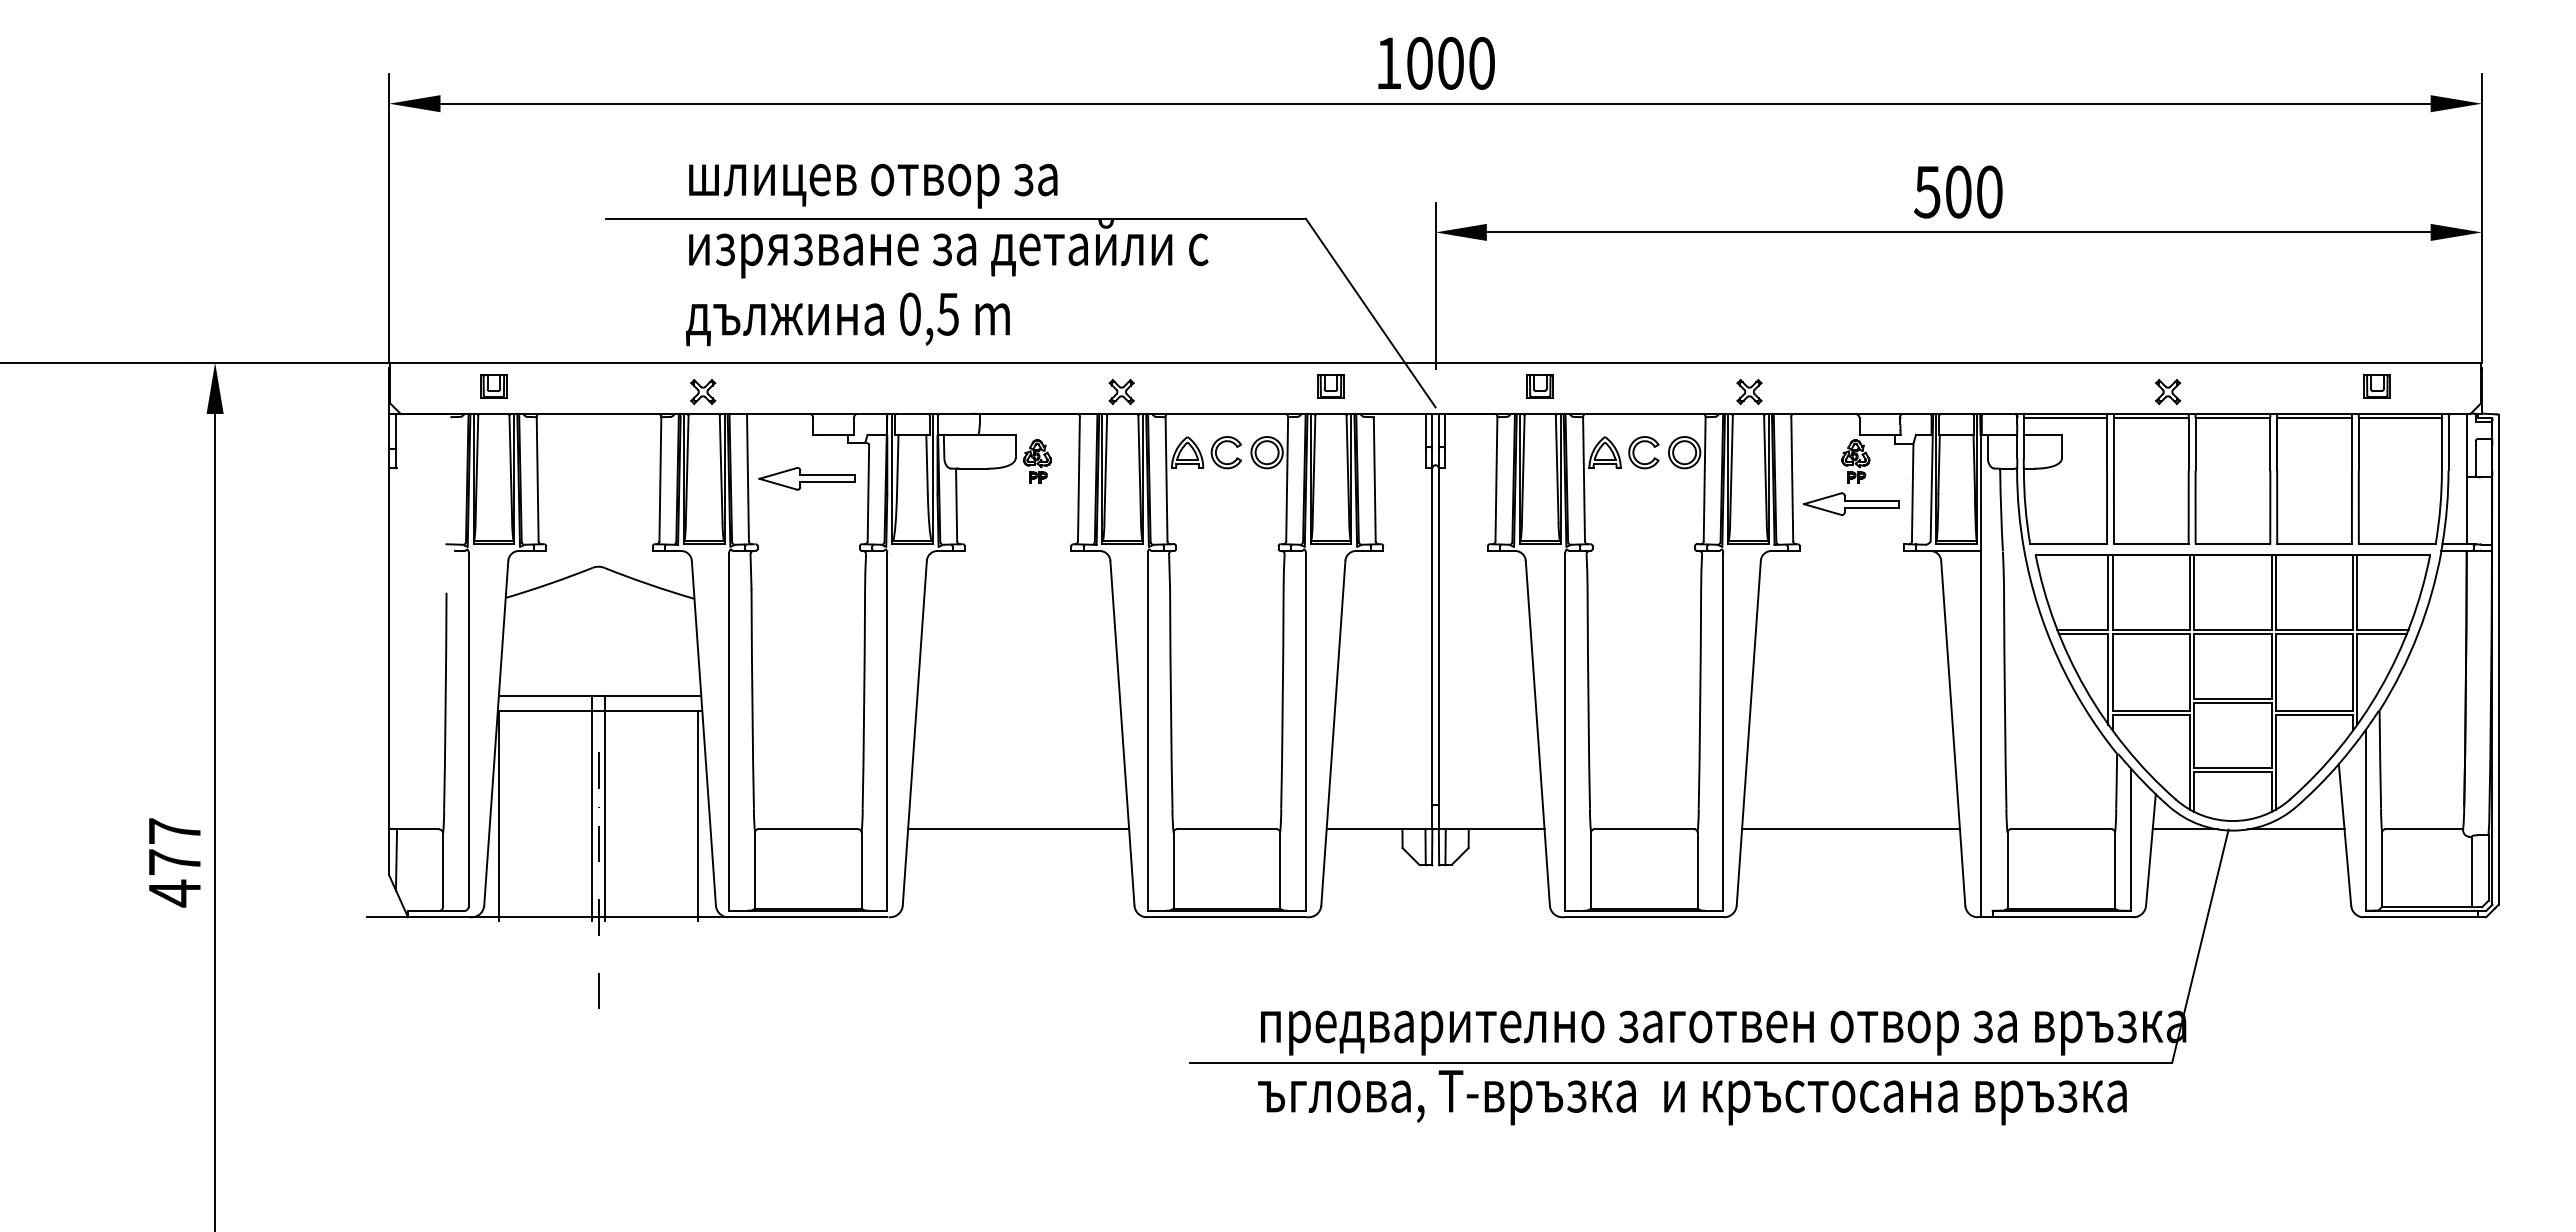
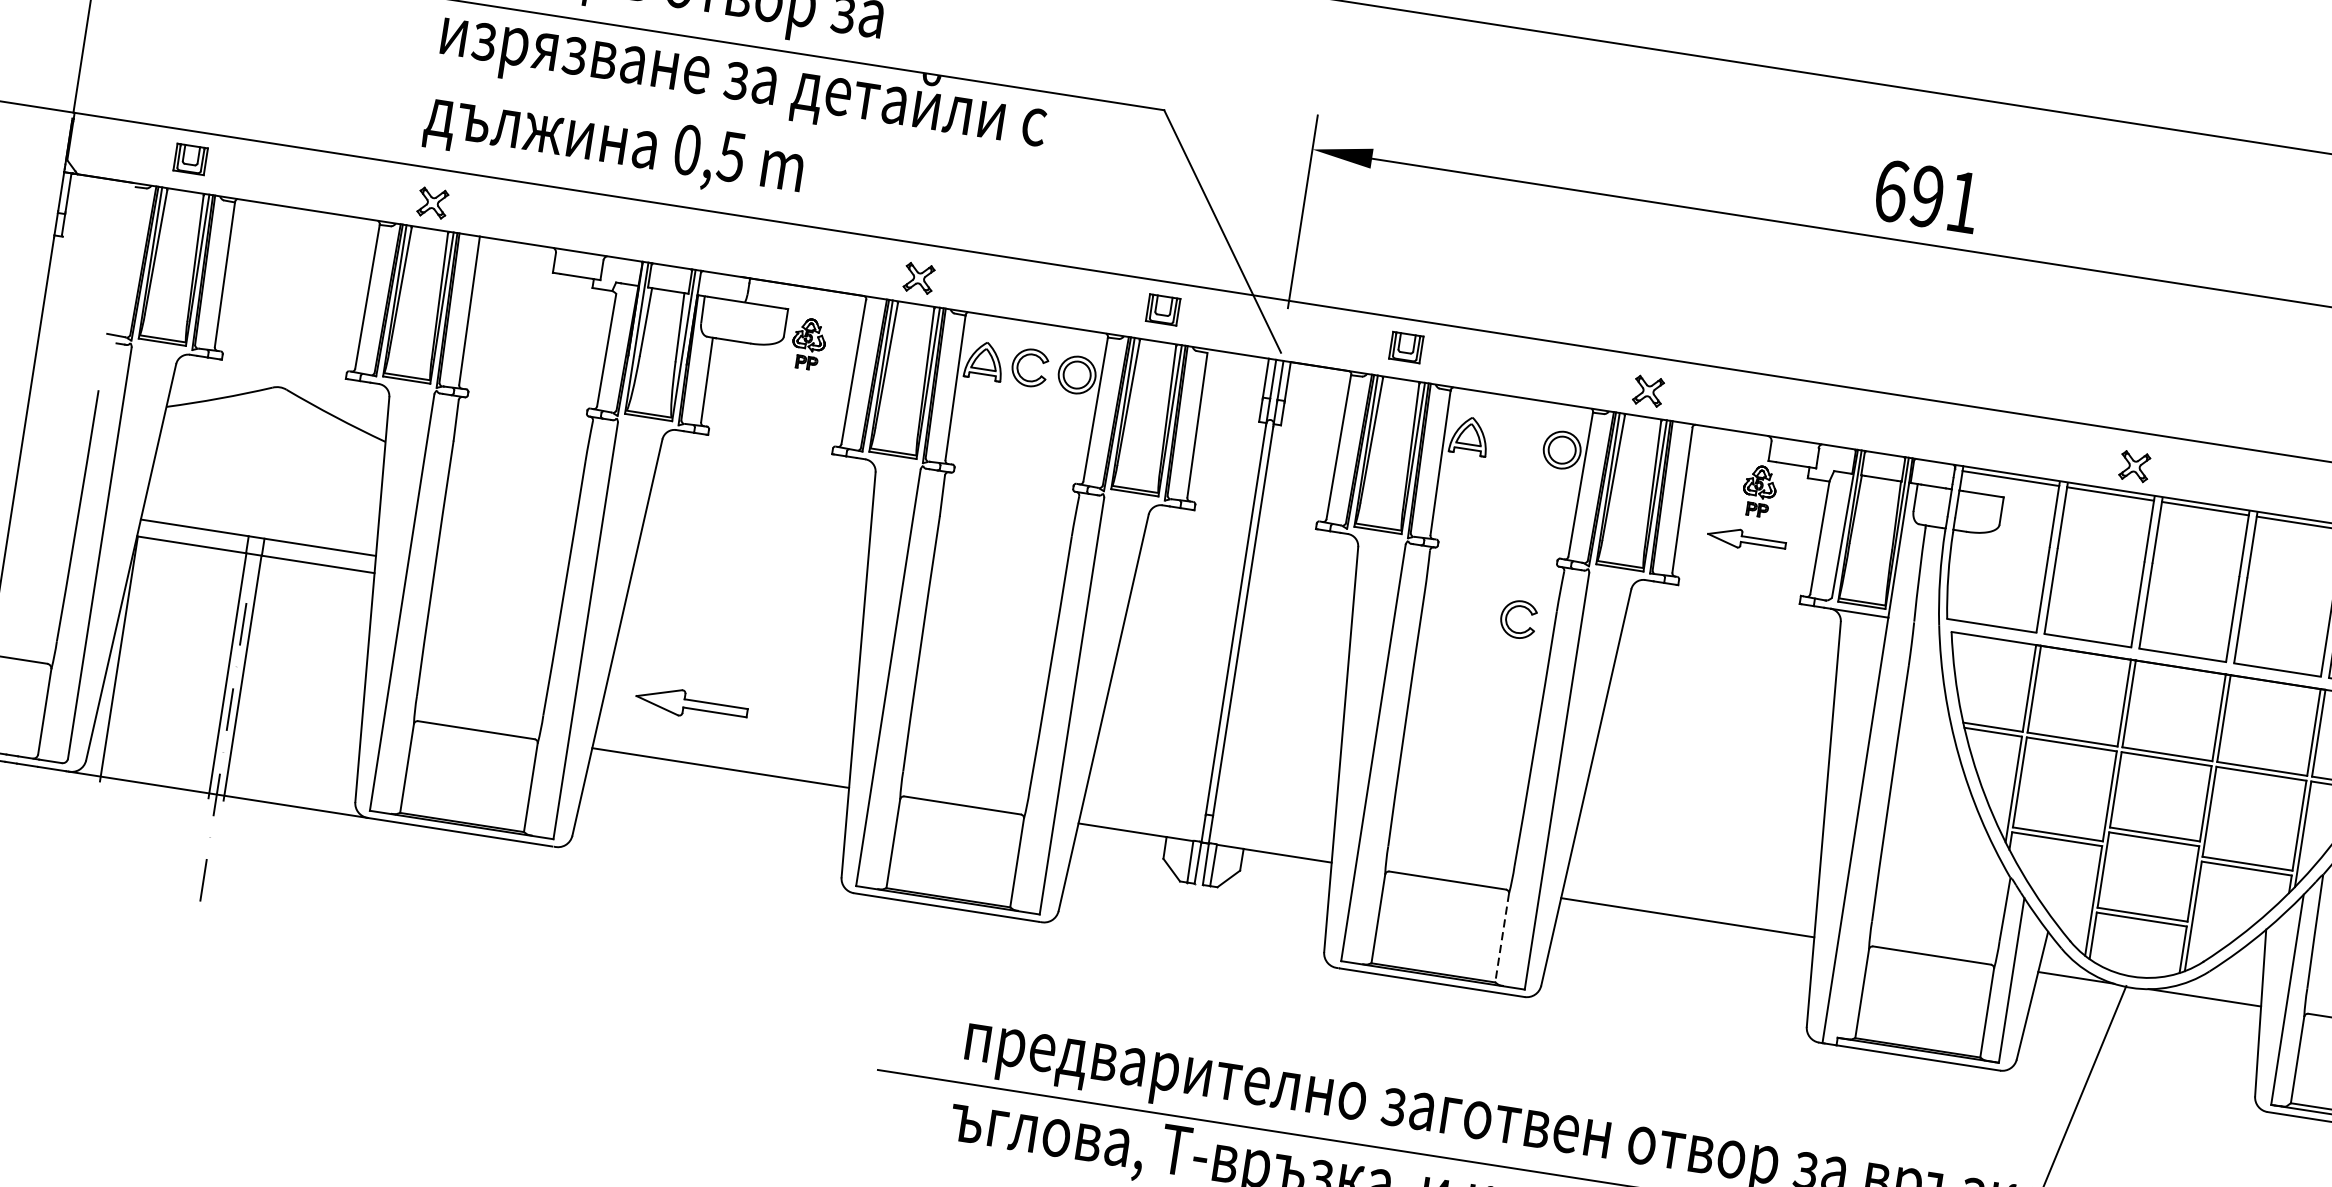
text: (1958, 191) -> (1927, 196), 500 -> 691
part: (1635, 448) -> (1509, 613), moved
part: (806, 478) -> (691, 704), moved
part: (1851, 503) -> (1746, 539), size x0.7
line: (698, 815) -> (351, 694), removed
line: (1697, 871) -> (1501, 939), solid -> dashed

